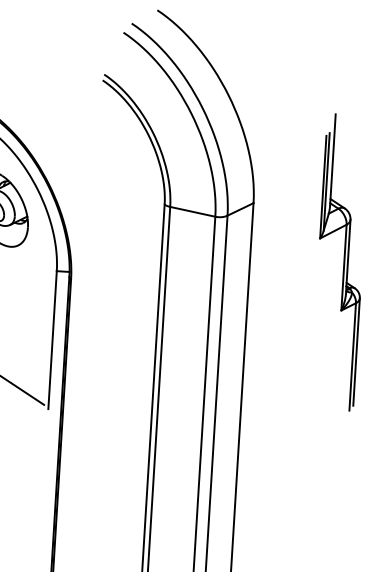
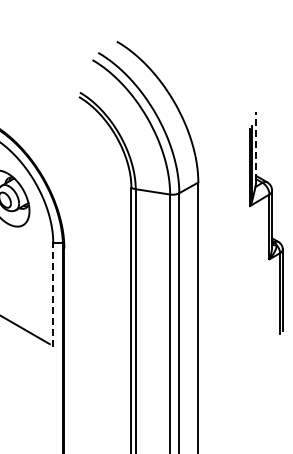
line: (333, 158) -> (256, 145), solid -> dashed
line: (52, 339) -> (53, 294), solid -> dashed

